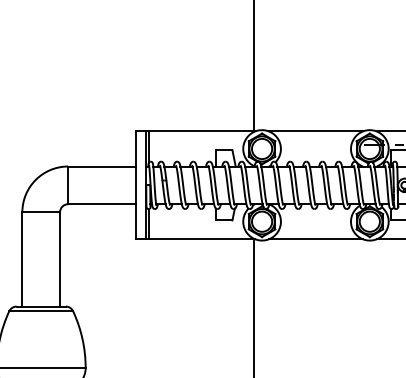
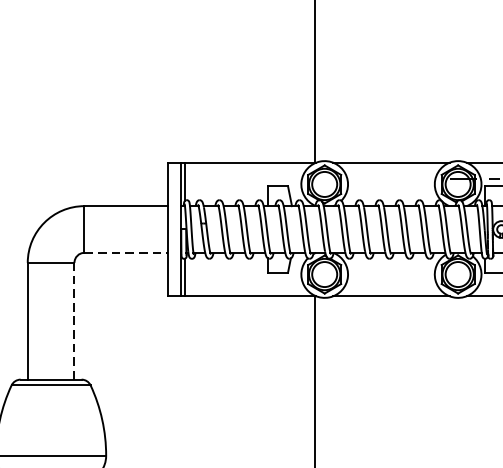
line: (101, 204) -> (125, 253), solid -> dashed
line: (60, 258) -> (74, 320), solid -> dashed

